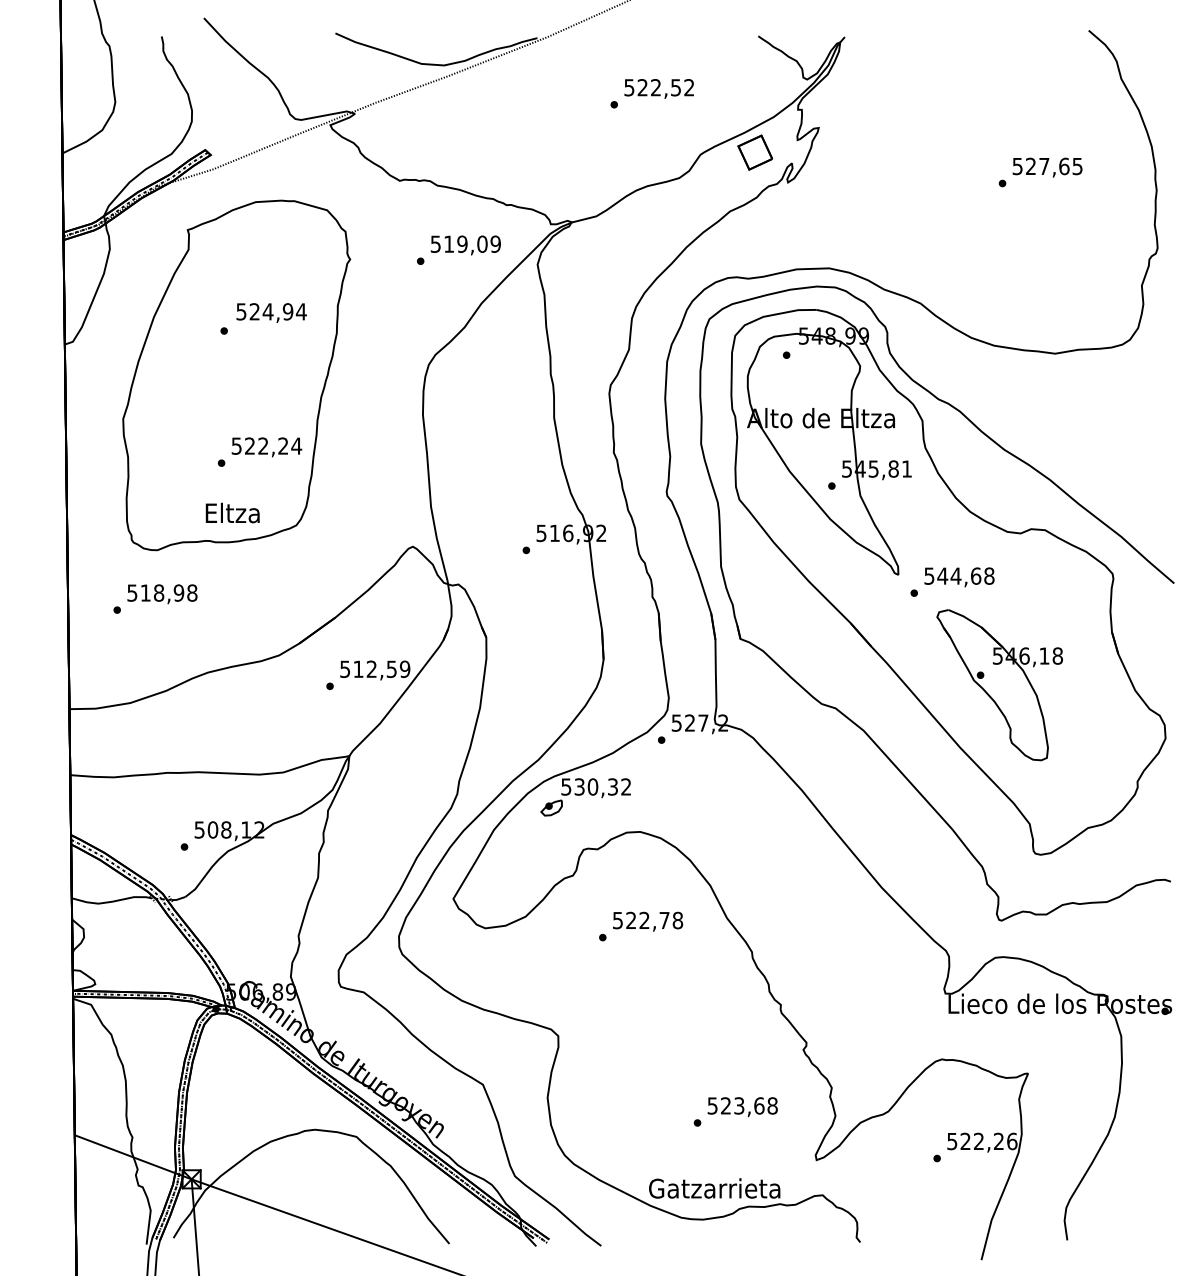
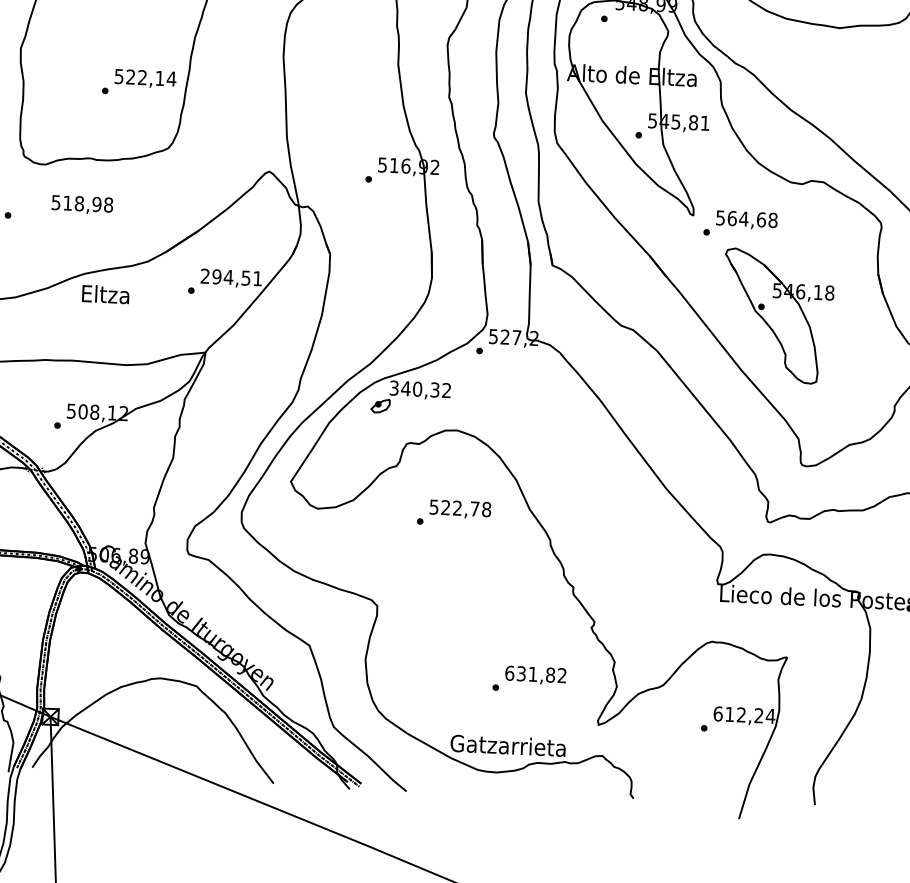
text: (283, 445) -> (160, 77), 522,24 -> 522,14
text: (232, 512) -> (105, 293), moved
text: (942, 575) -> (732, 217), 544,68 -> 564,68
text: (162, 594) -> (82, 205), moved
text: (375, 669) -> (231, 277), 512,59 -> 294,51
text: (573, 786) -> (400, 388), 530,32 -> 340,32
text: (742, 1105) -> (535, 674), 523,68 -> 631,82
text: (982, 1141) -> (744, 715), 522,26 -> 612,24

